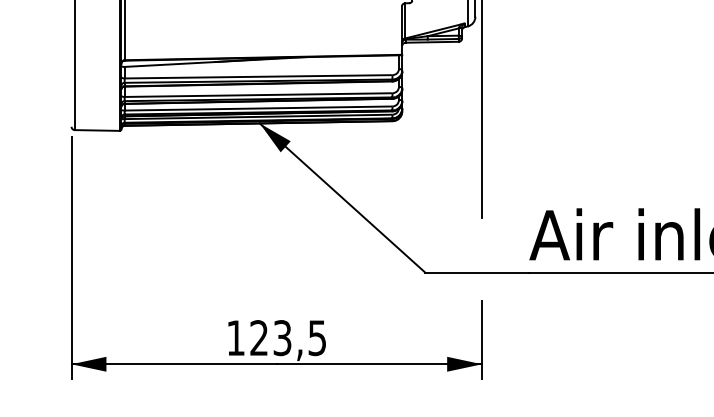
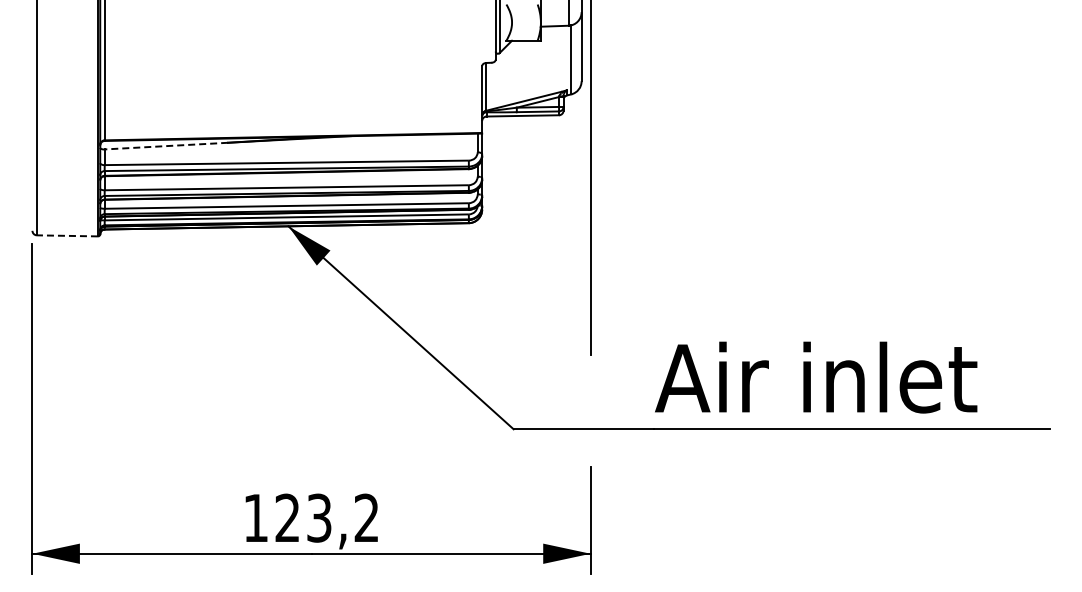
line: (170, 64) -> (166, 146), solid -> dashed
line: (97, 130) -> (67, 235), solid -> dashed
text: (317, 337) -> (366, 517), 123,5 -> 123,2

